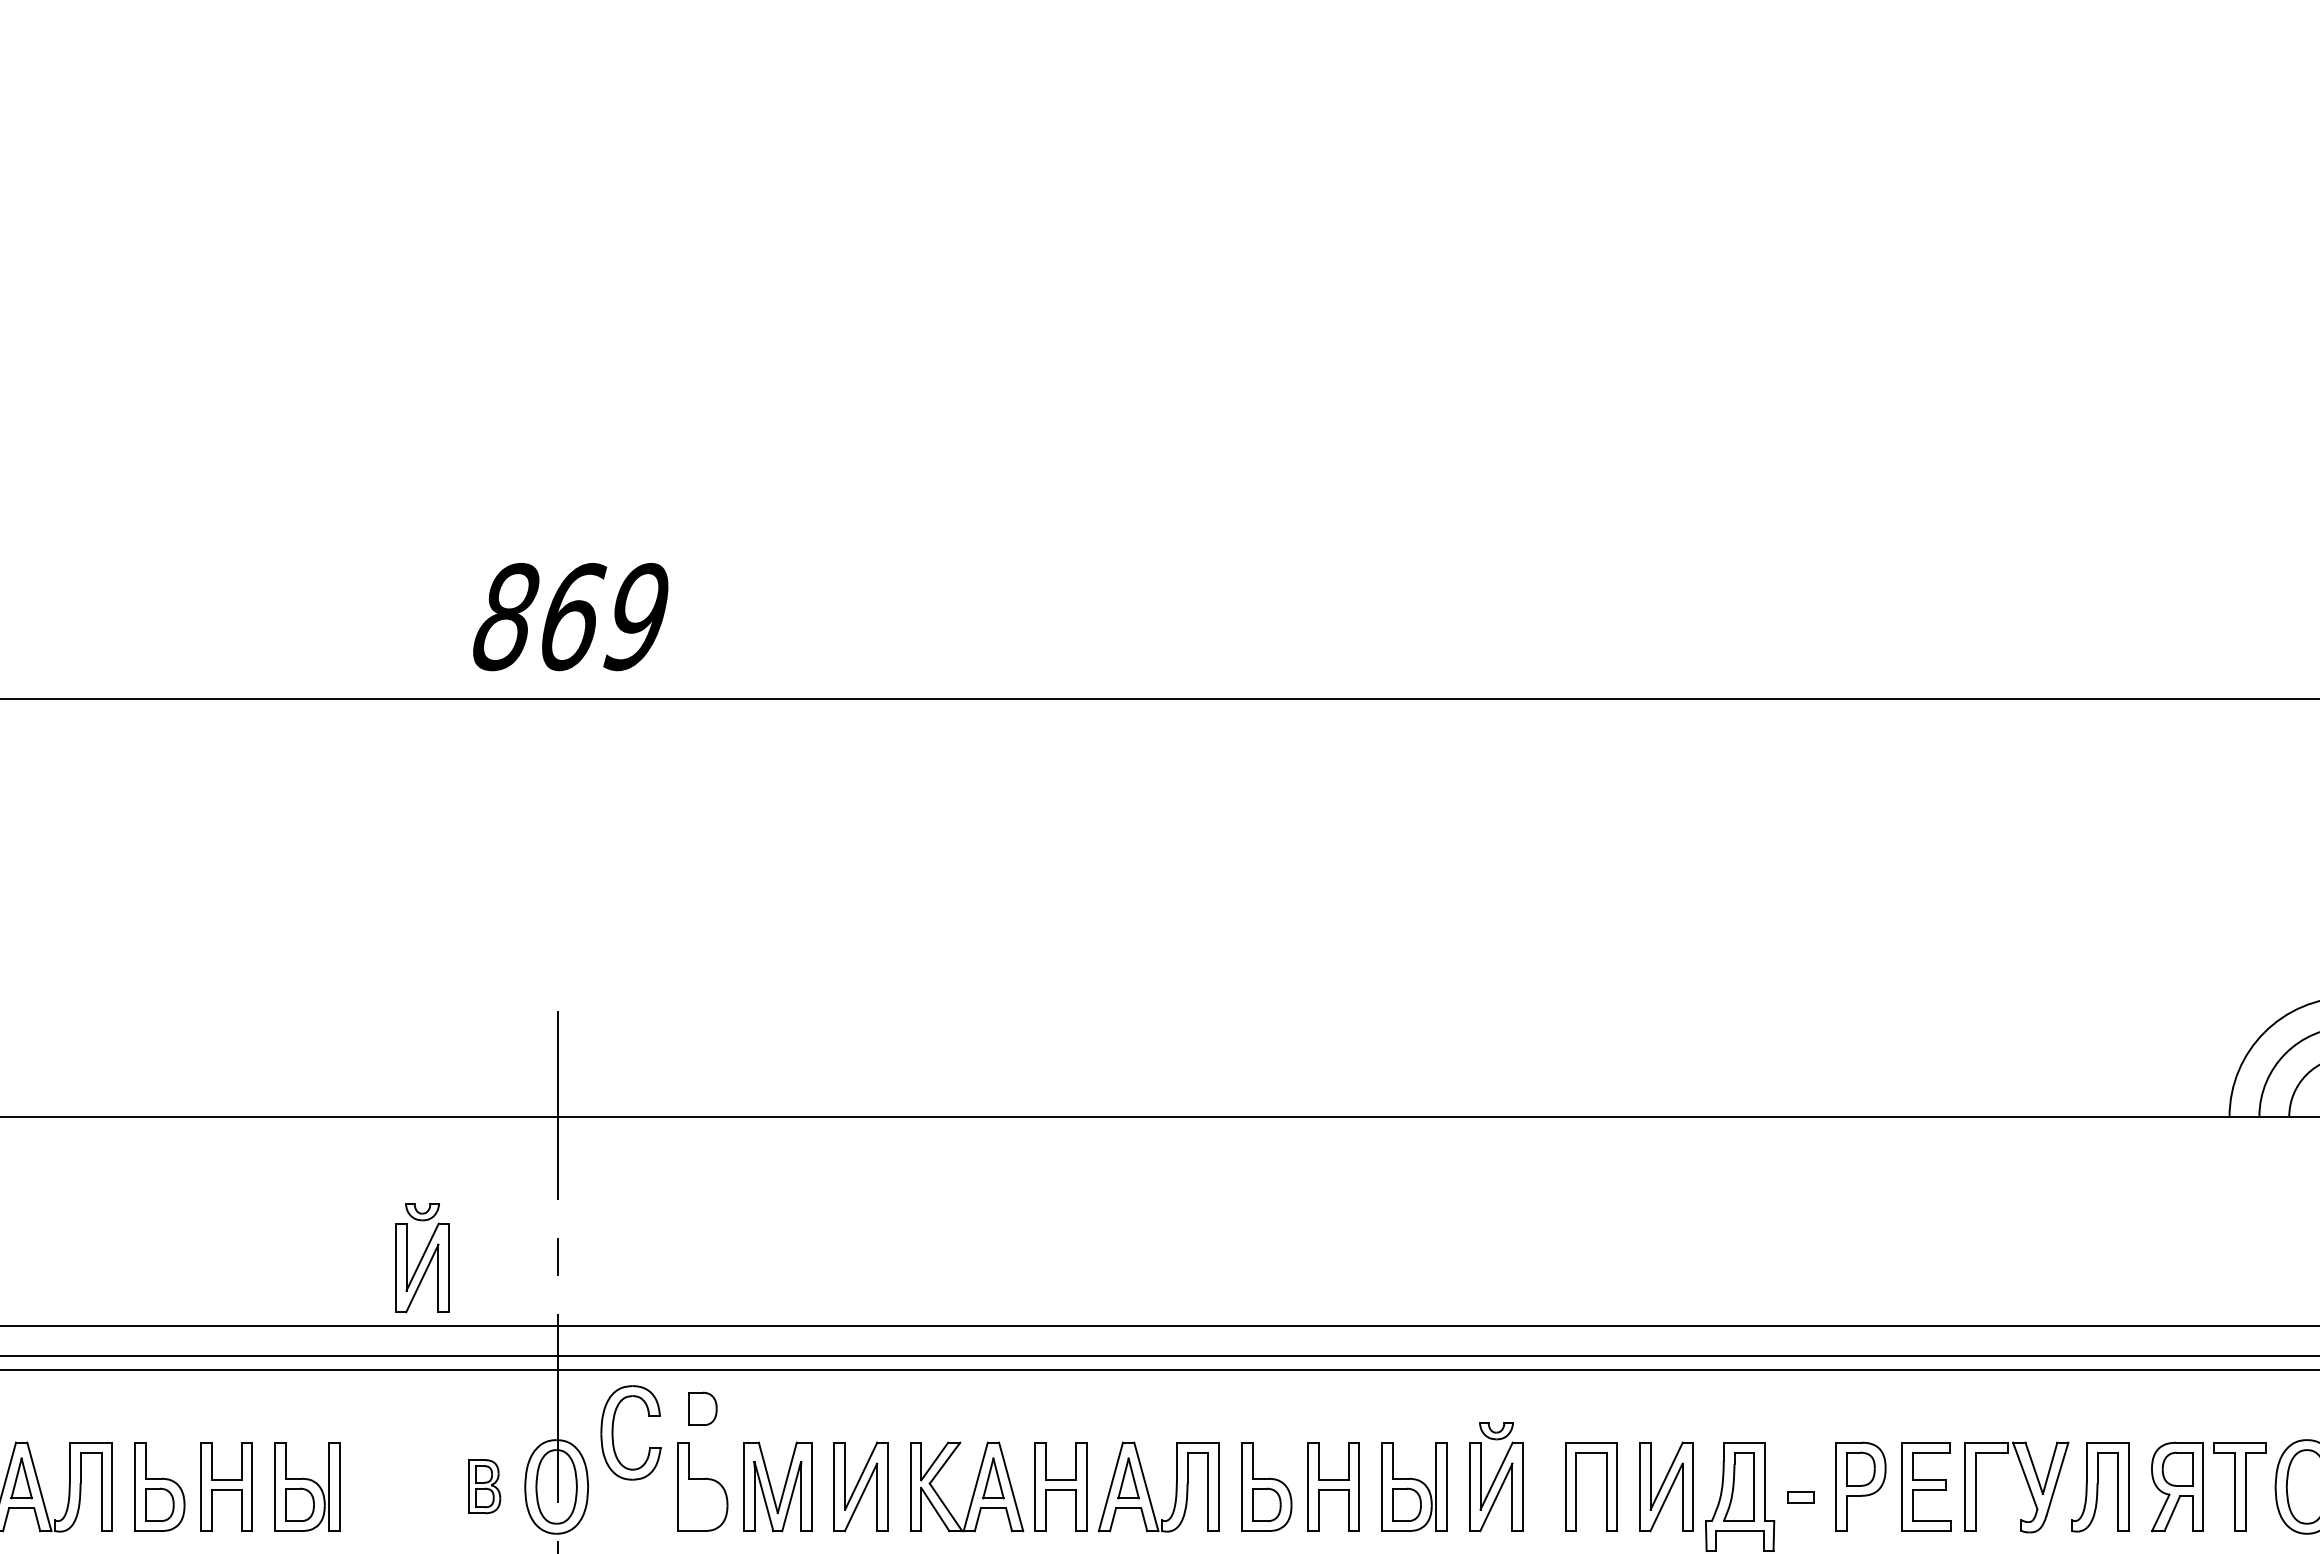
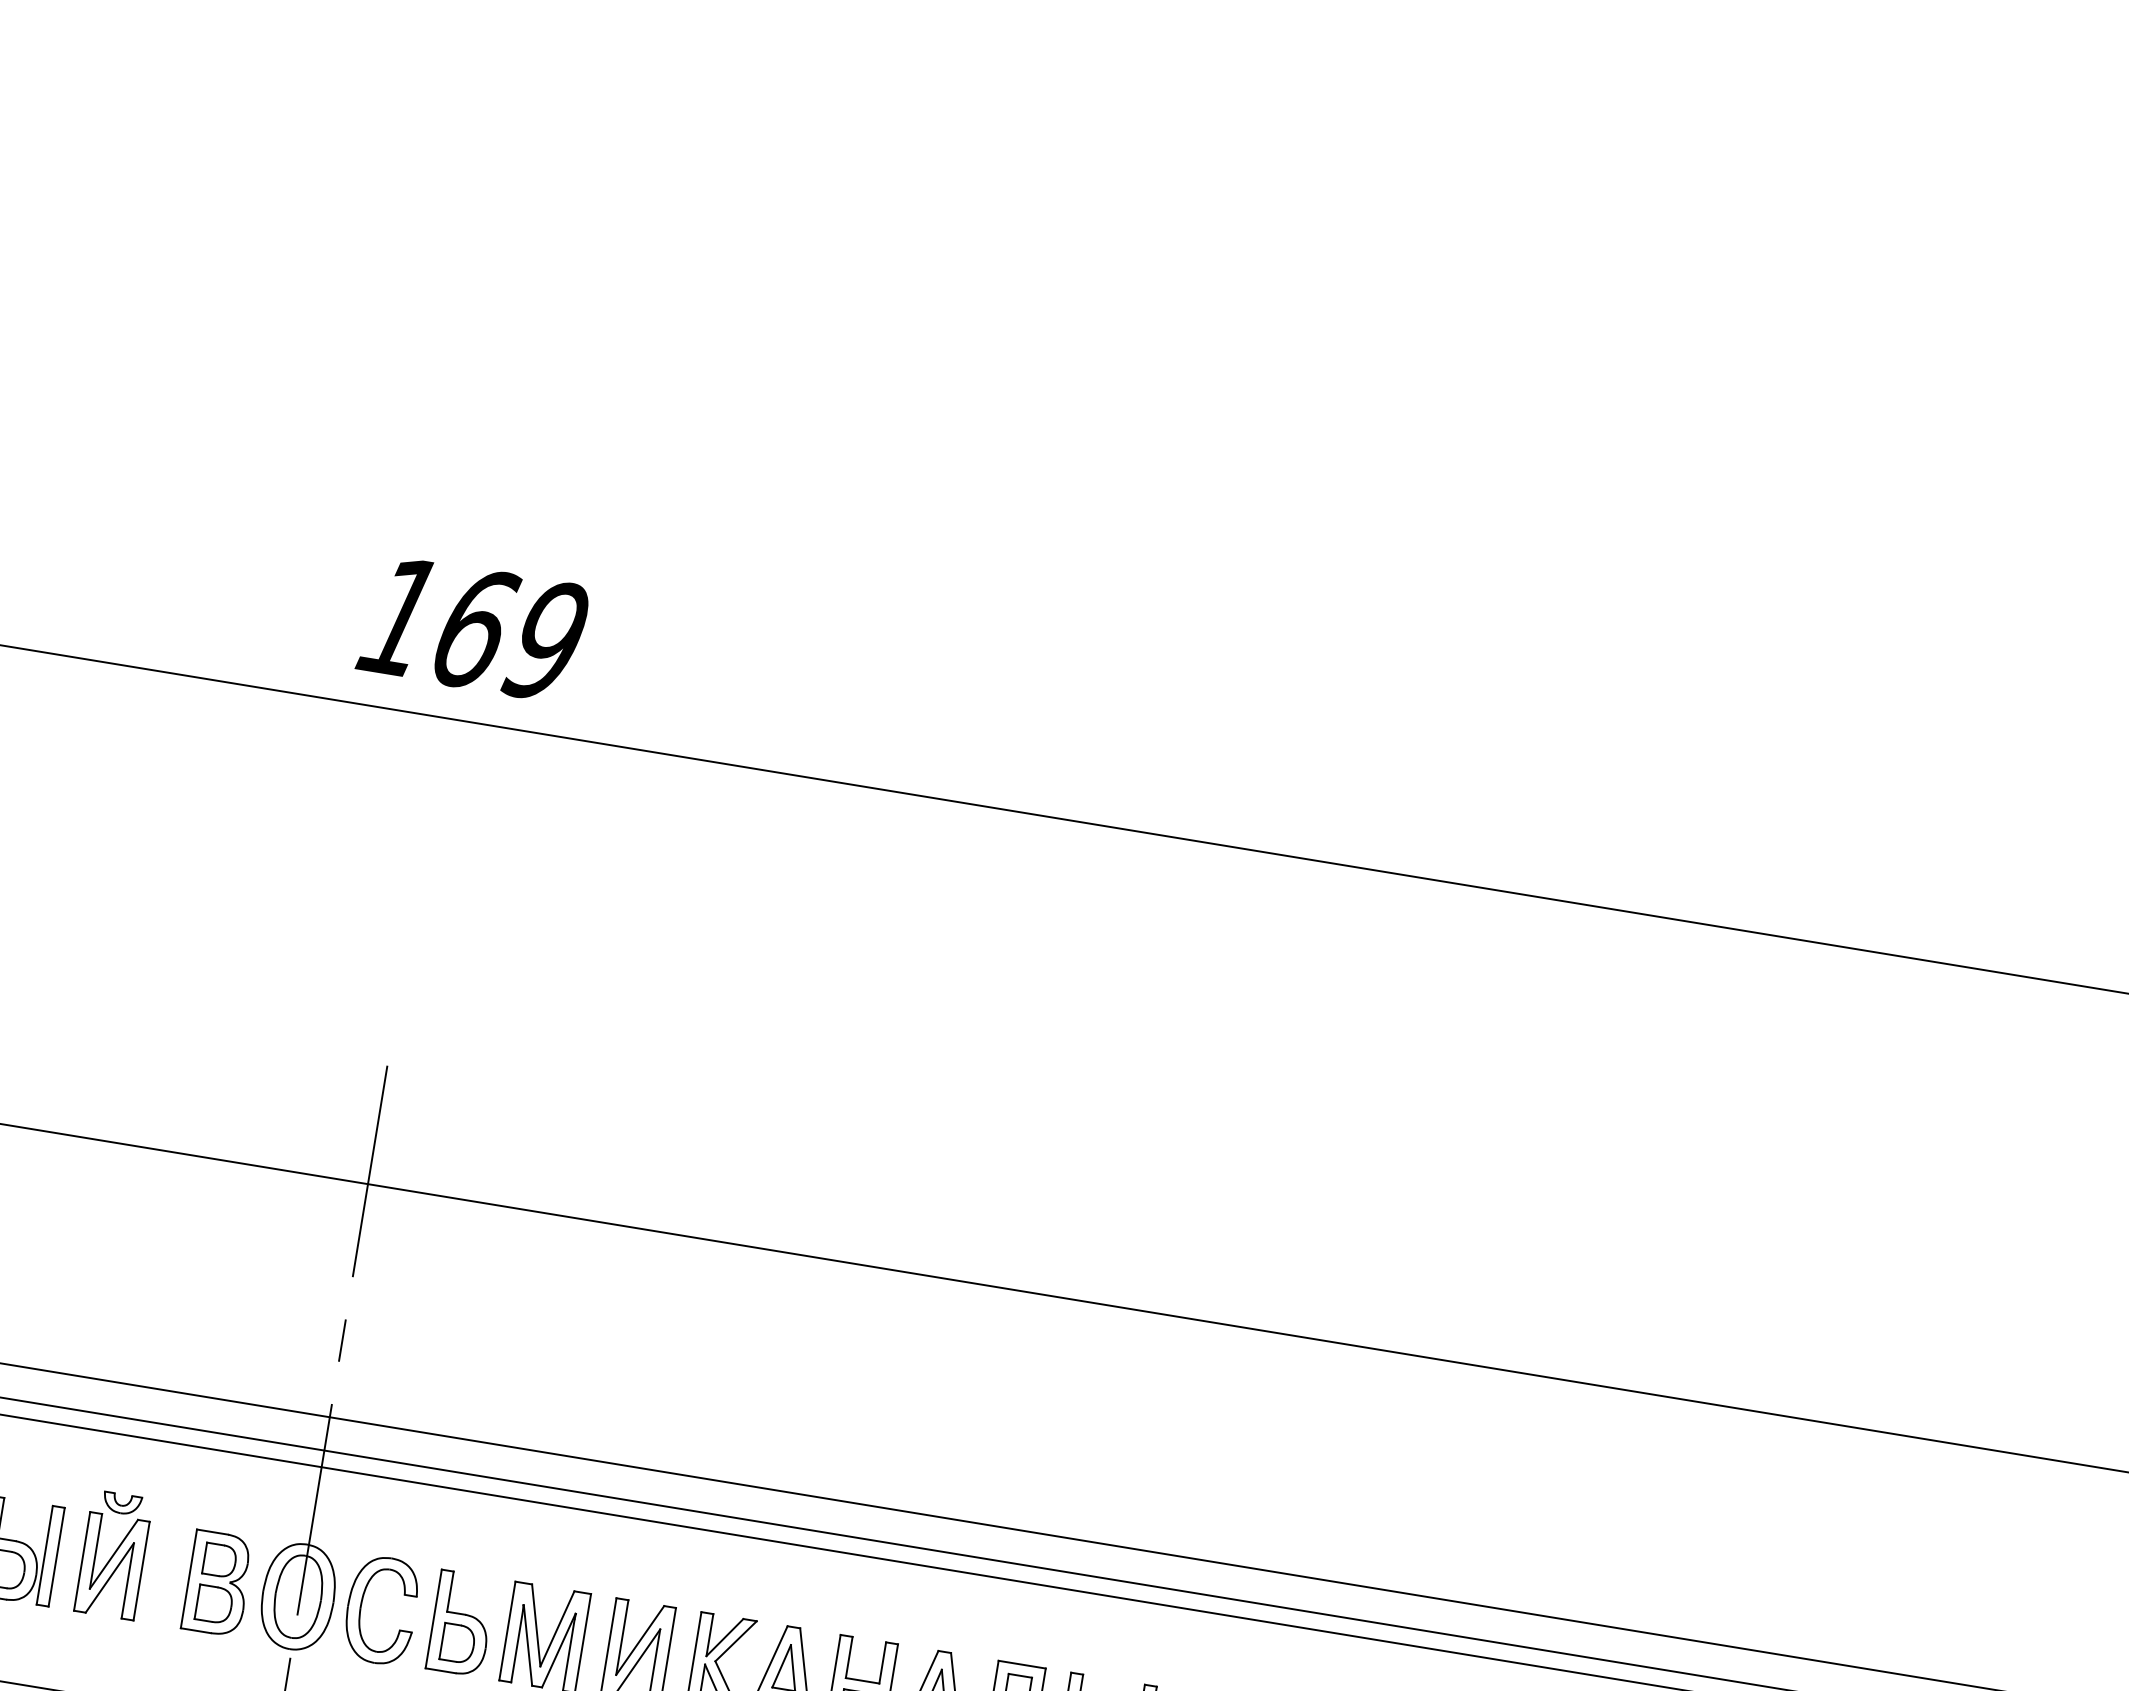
text: (506, 616) -> (401, 616), 869 -> 169
part: (422, 1258) -> (113, 1555), moved
part: (702, 1408) -> (457, 1643), moved
part: (613, 1432) -> (361, 1606), moved
part: (484, 1486) -> (217, 1583), size x1.67

